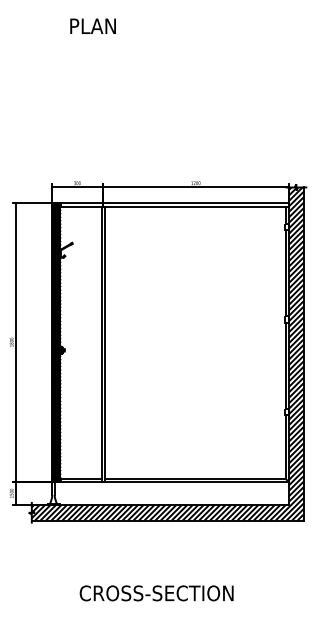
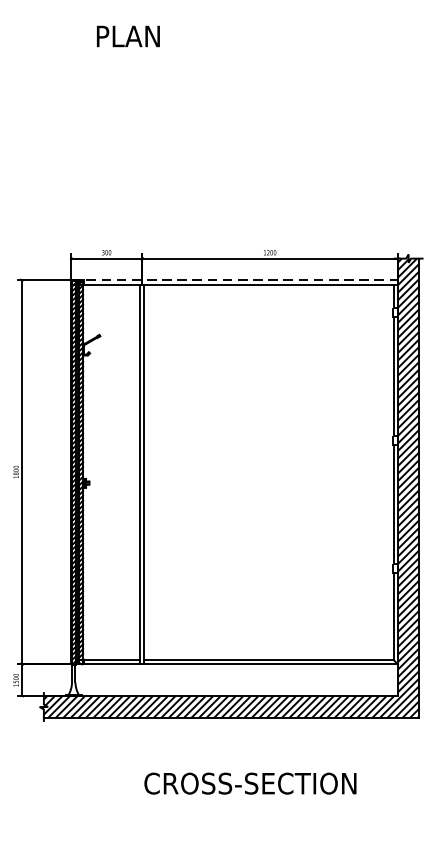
line: (170, 202) -> (235, 279), solid -> dashed
text: (156, 593) -> (250, 783), moved

